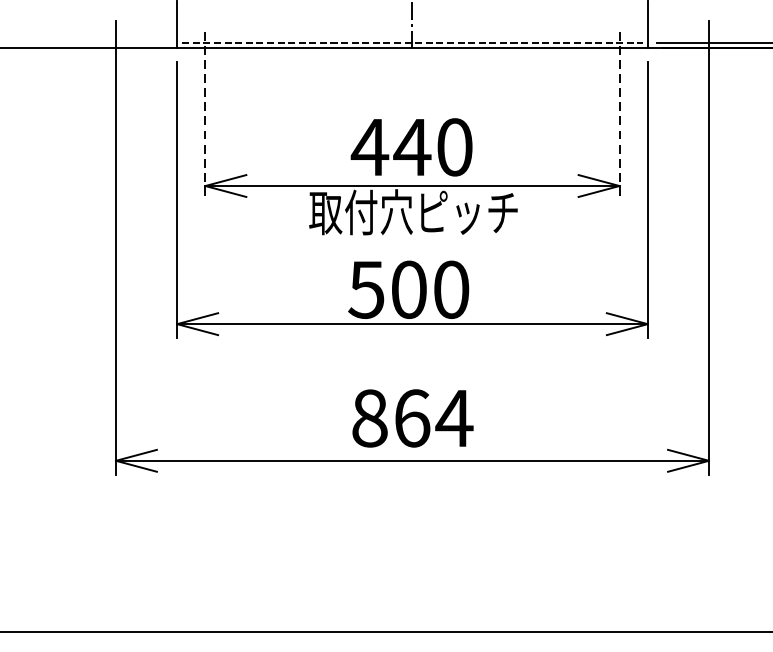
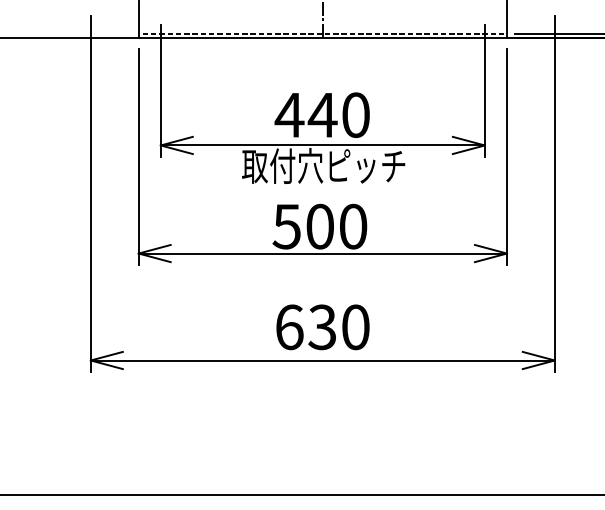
line: (205, 115) -> (160, 90), dashed -> solid
line: (619, 115) -> (484, 90), dashed -> solid
text: (412, 418) -> (322, 327), 864 -> 630

